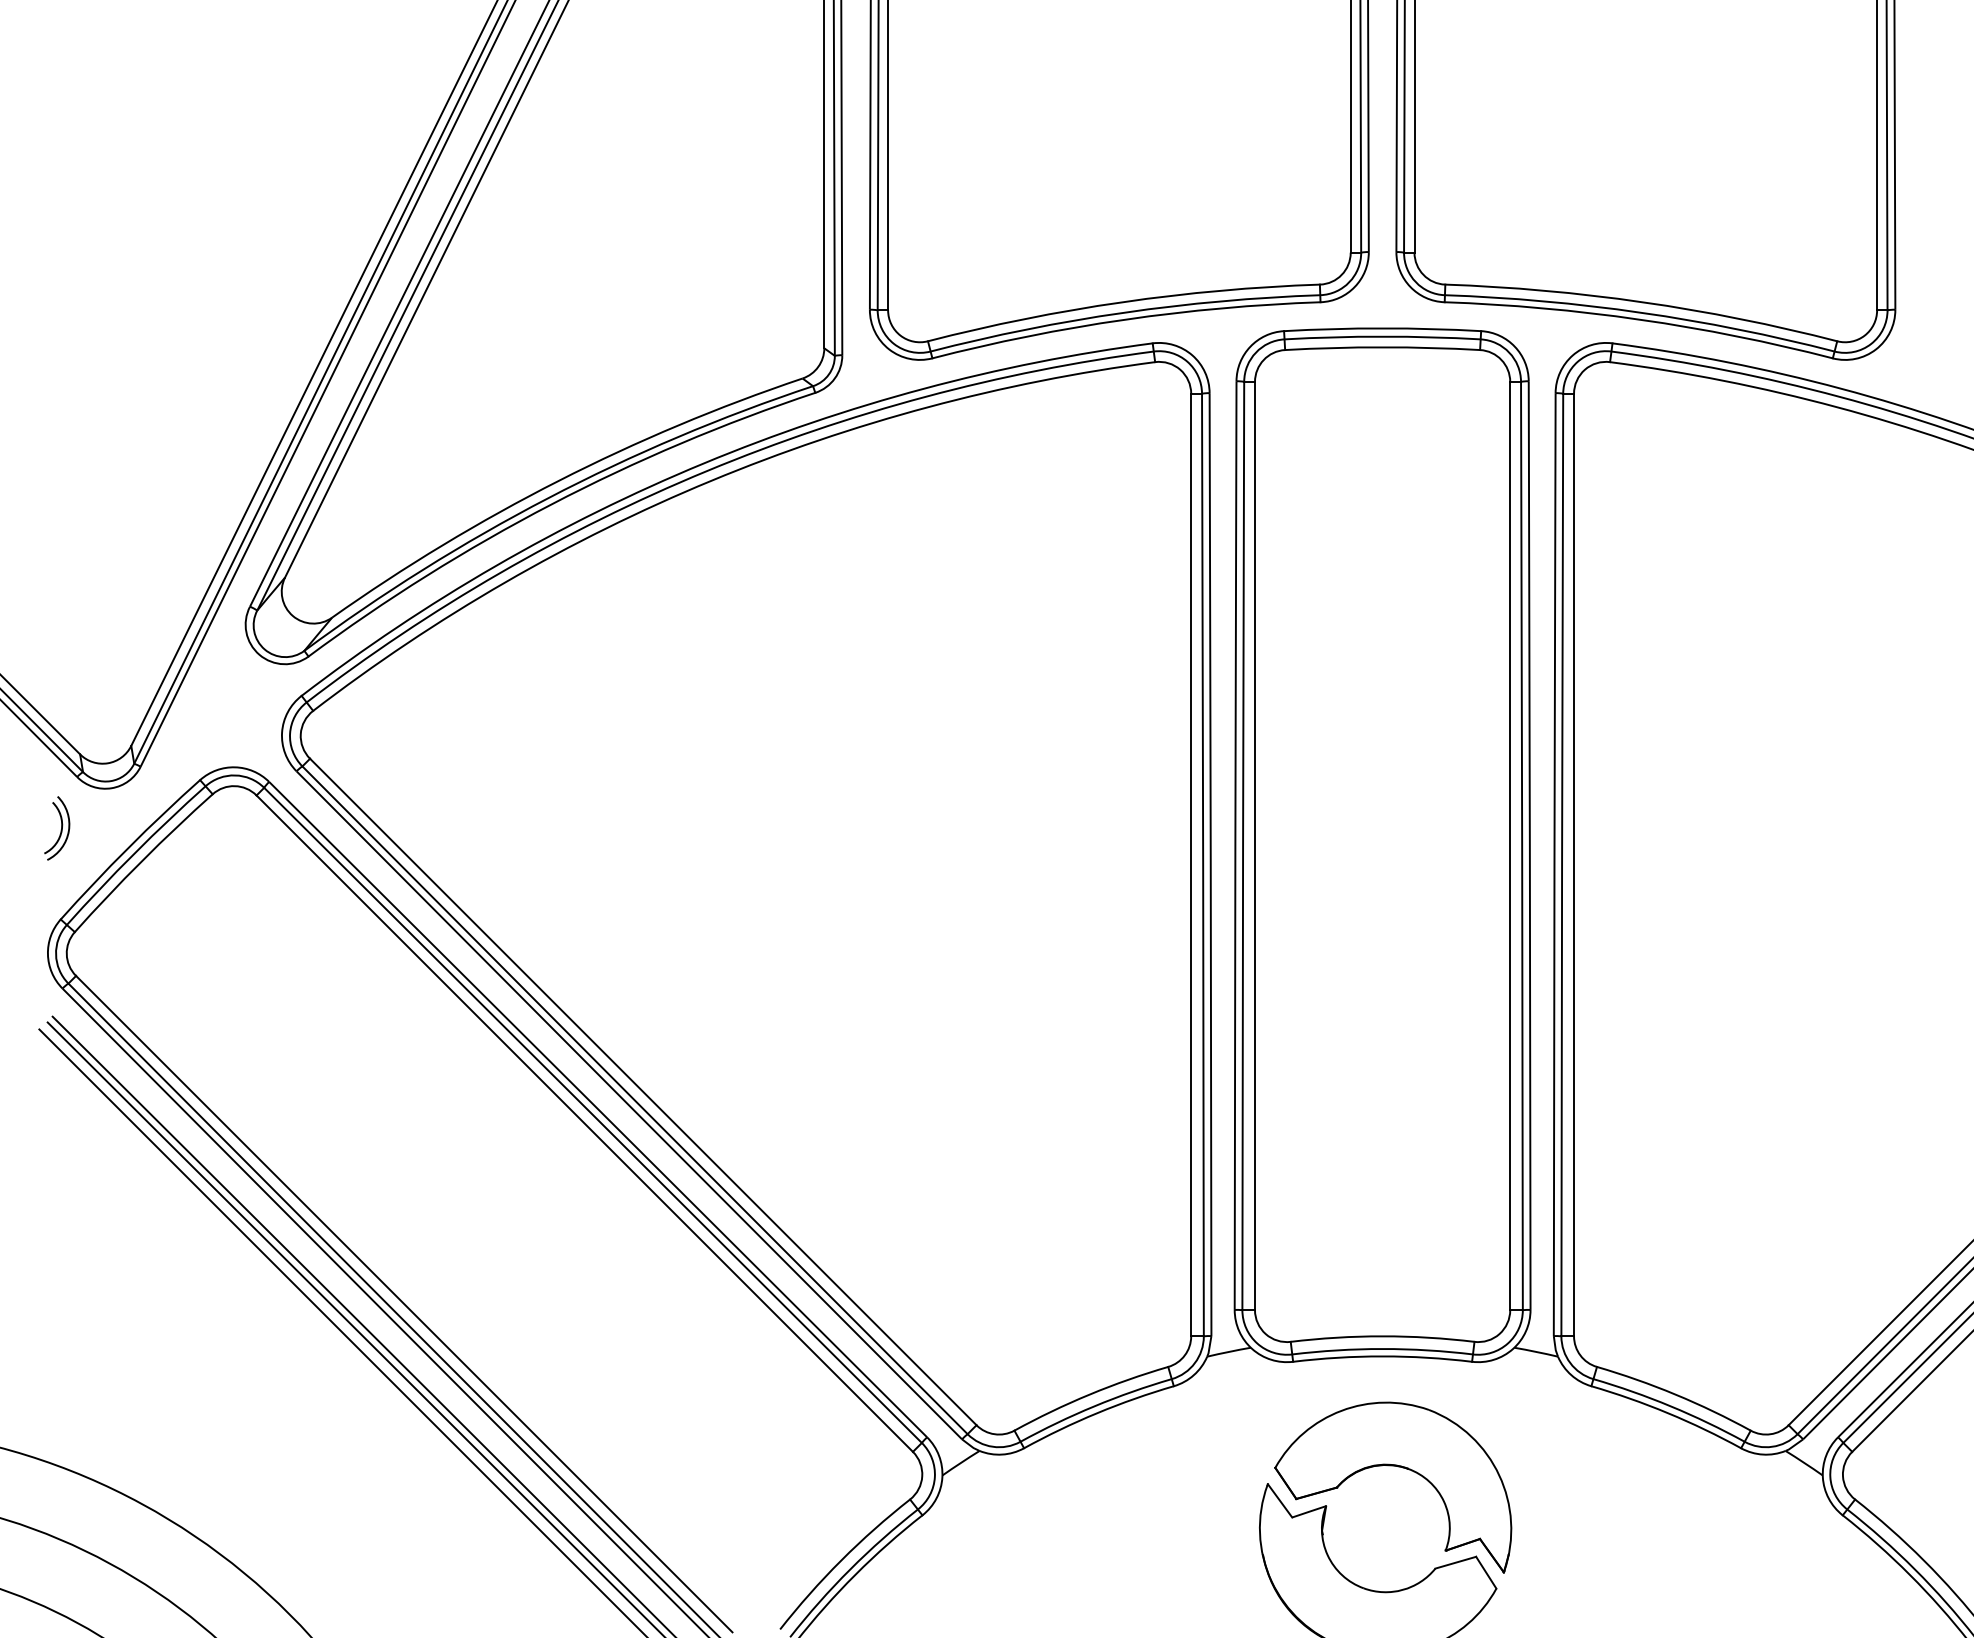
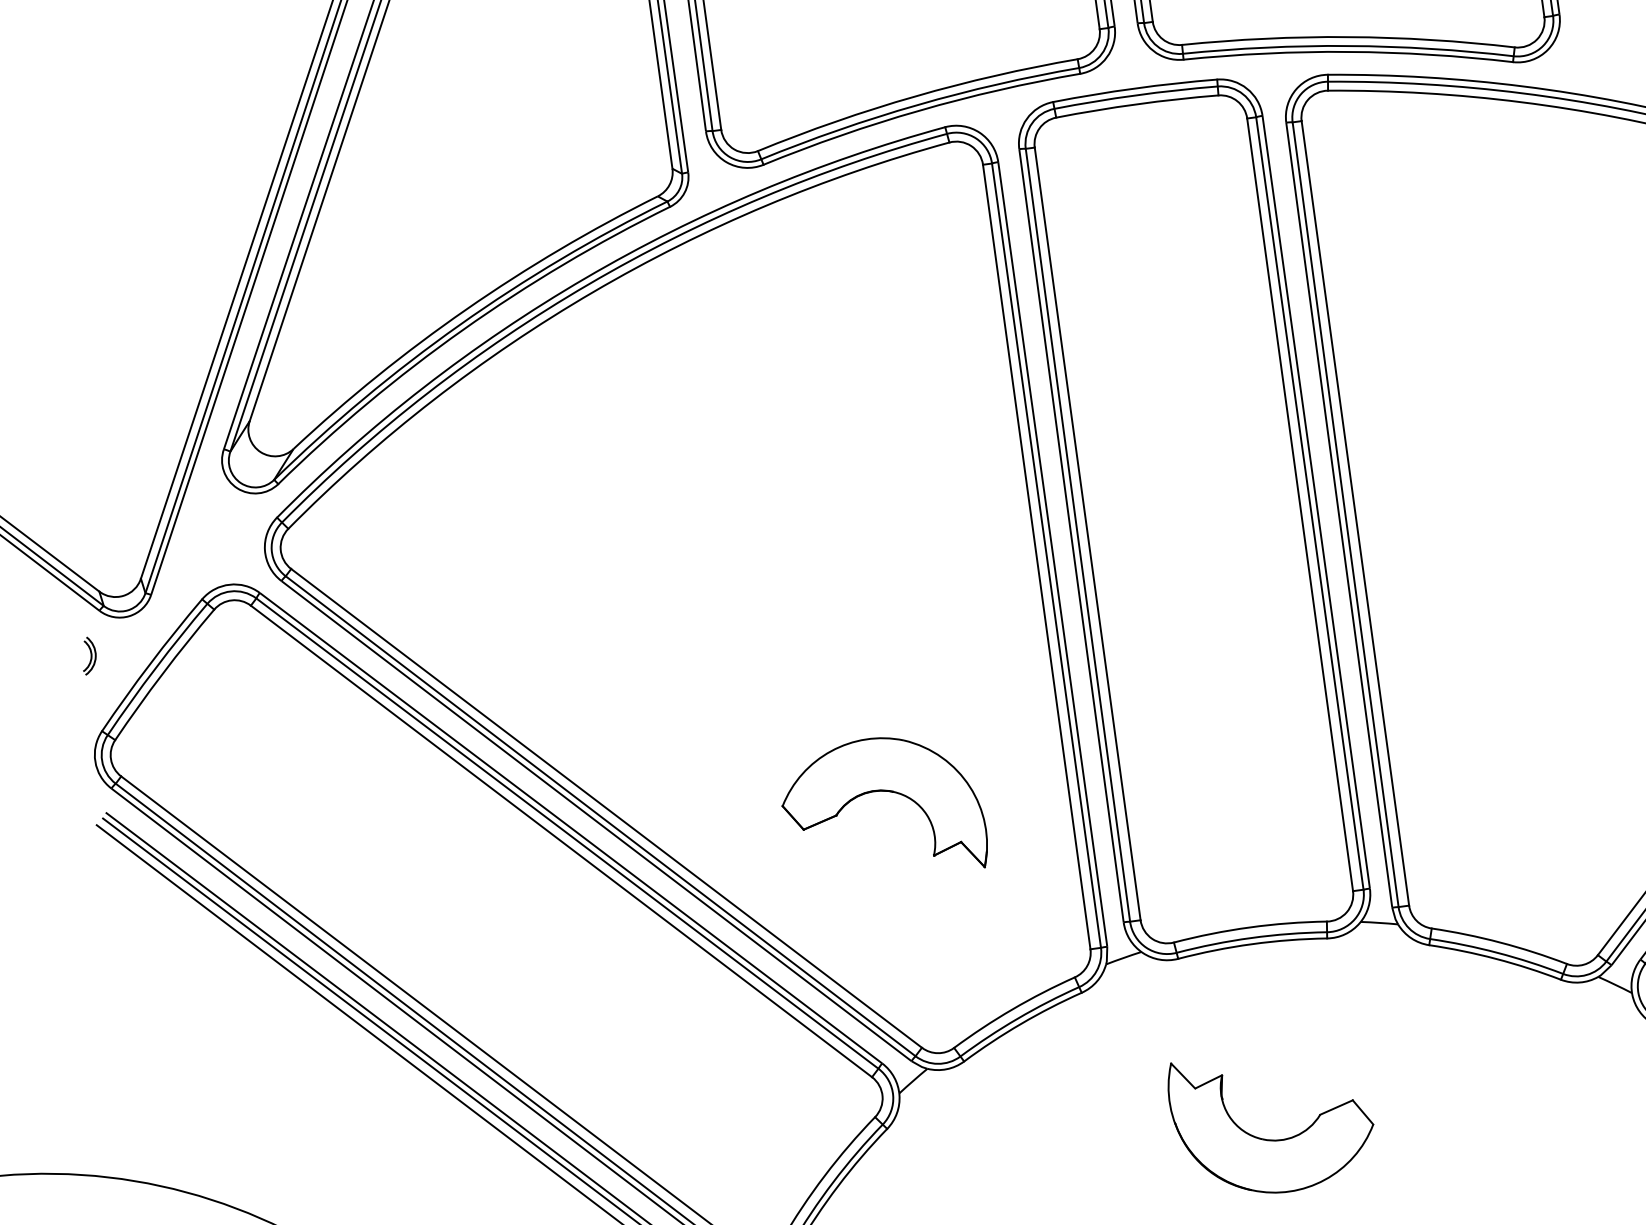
part: (57, 828) -> (88, 655), size x0.7
part: (1398, 1467) -> (885, 791), moved

